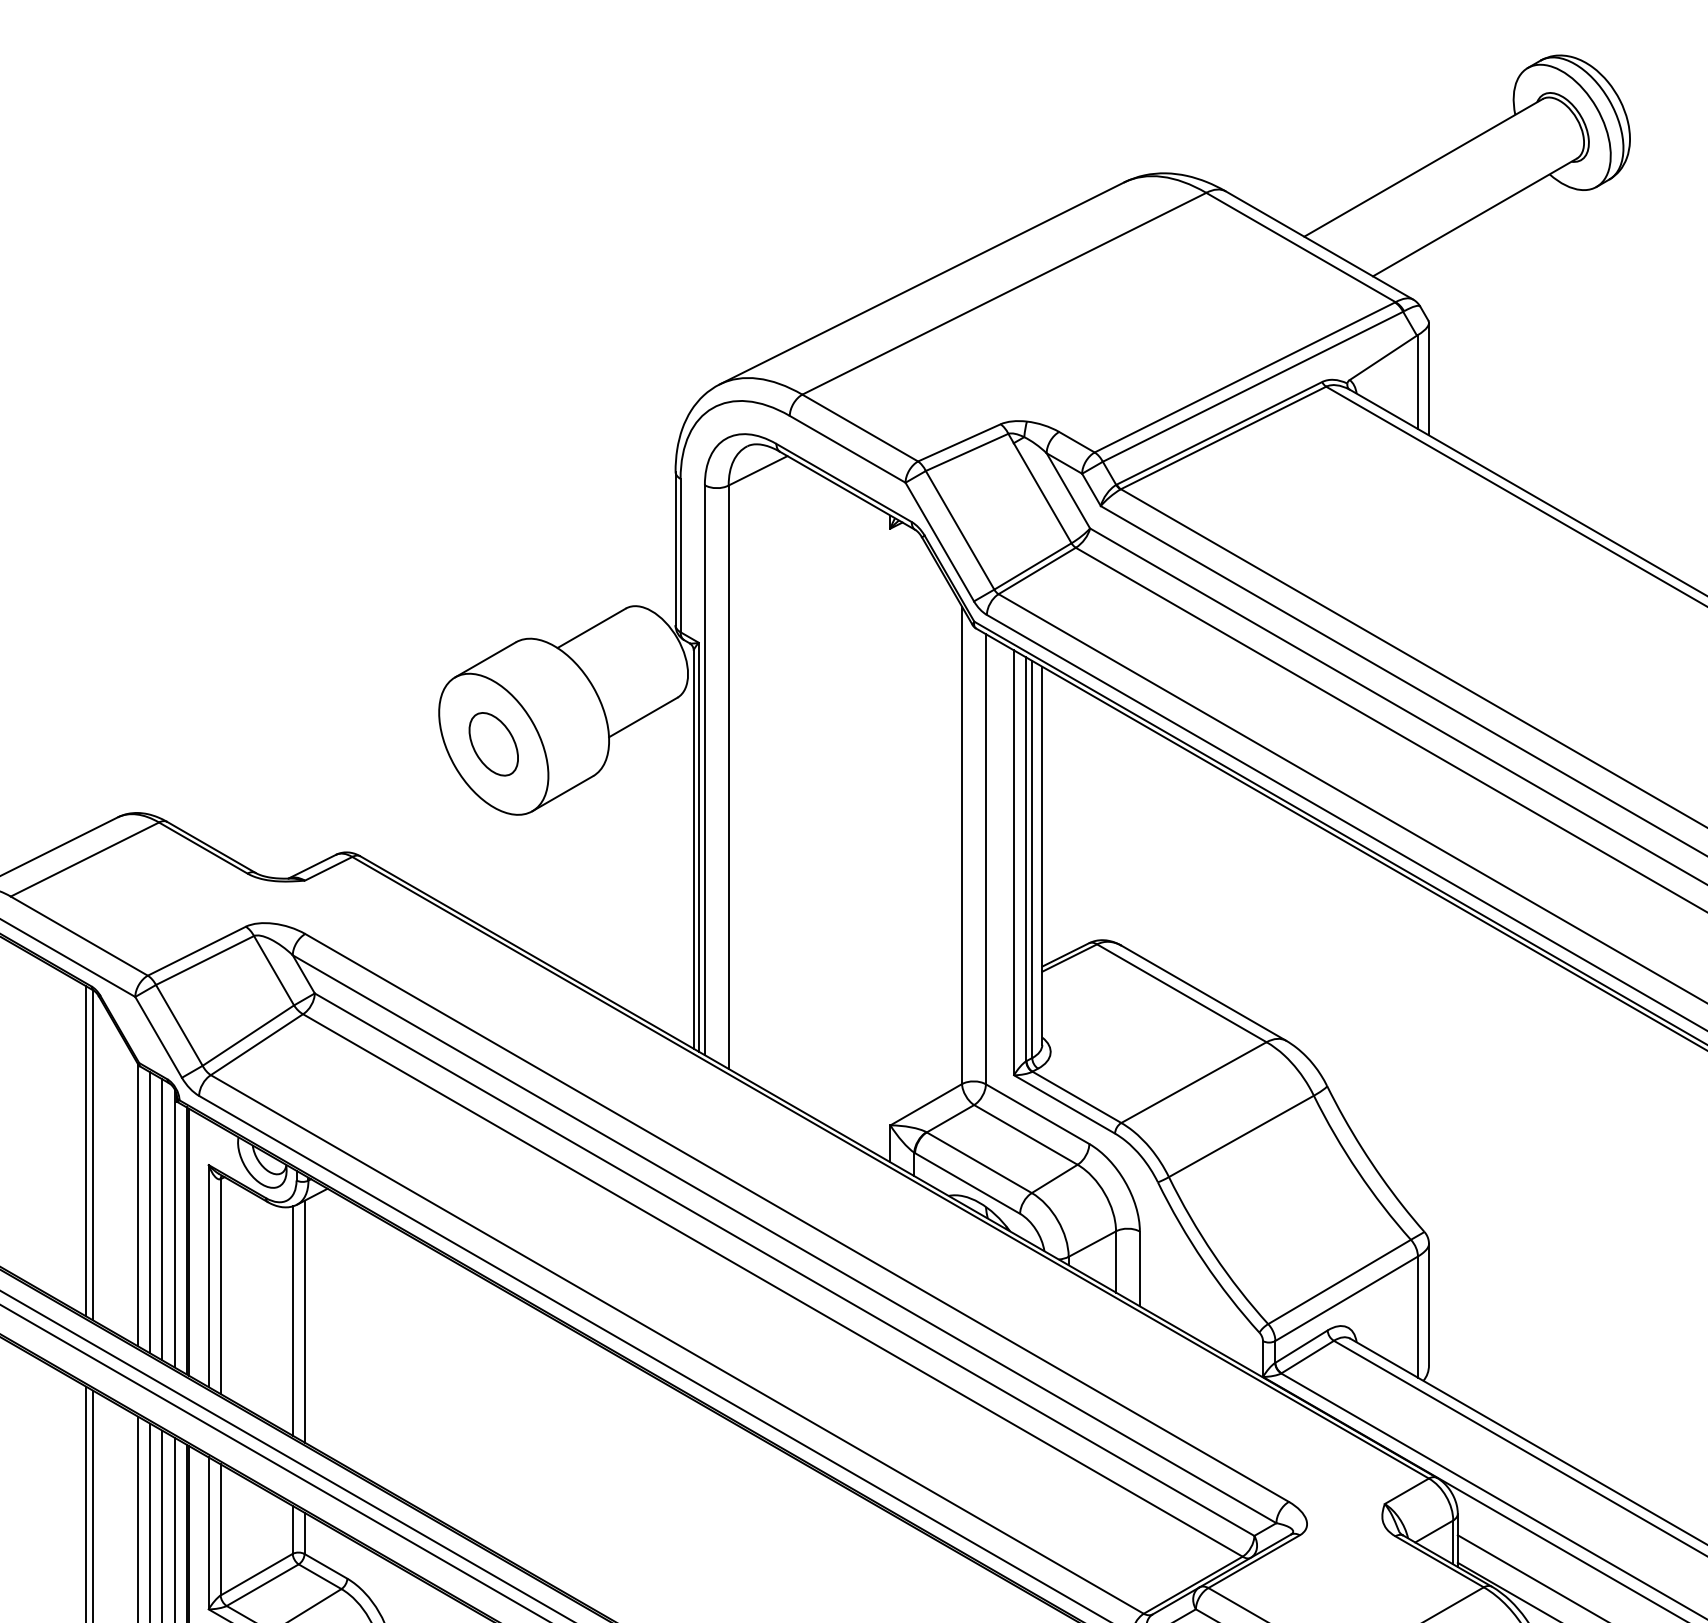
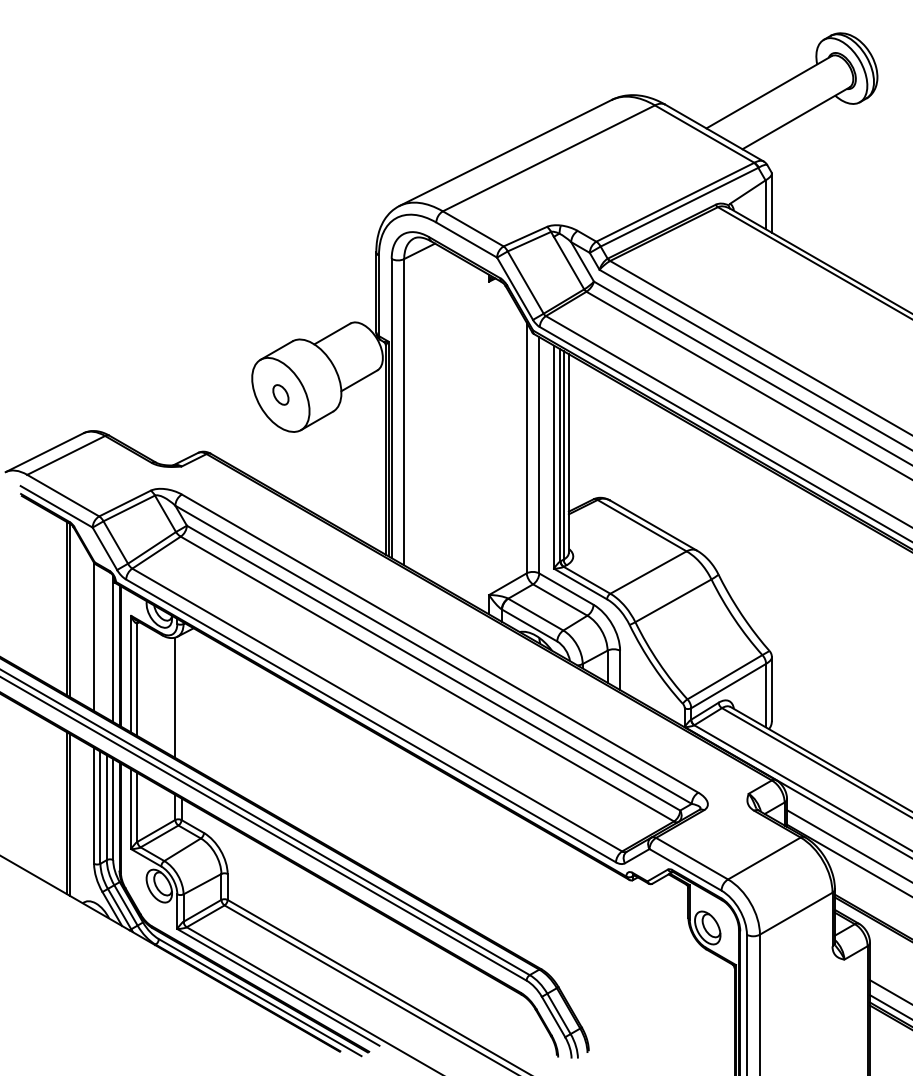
part: (493, 743) -> (280, 394), size x0.6
line: (150, 1211) -> (100, 640), removed
line: (161, 1219) -> (106, 644), removed
line: (304, 1320) -> (181, 697), removed

